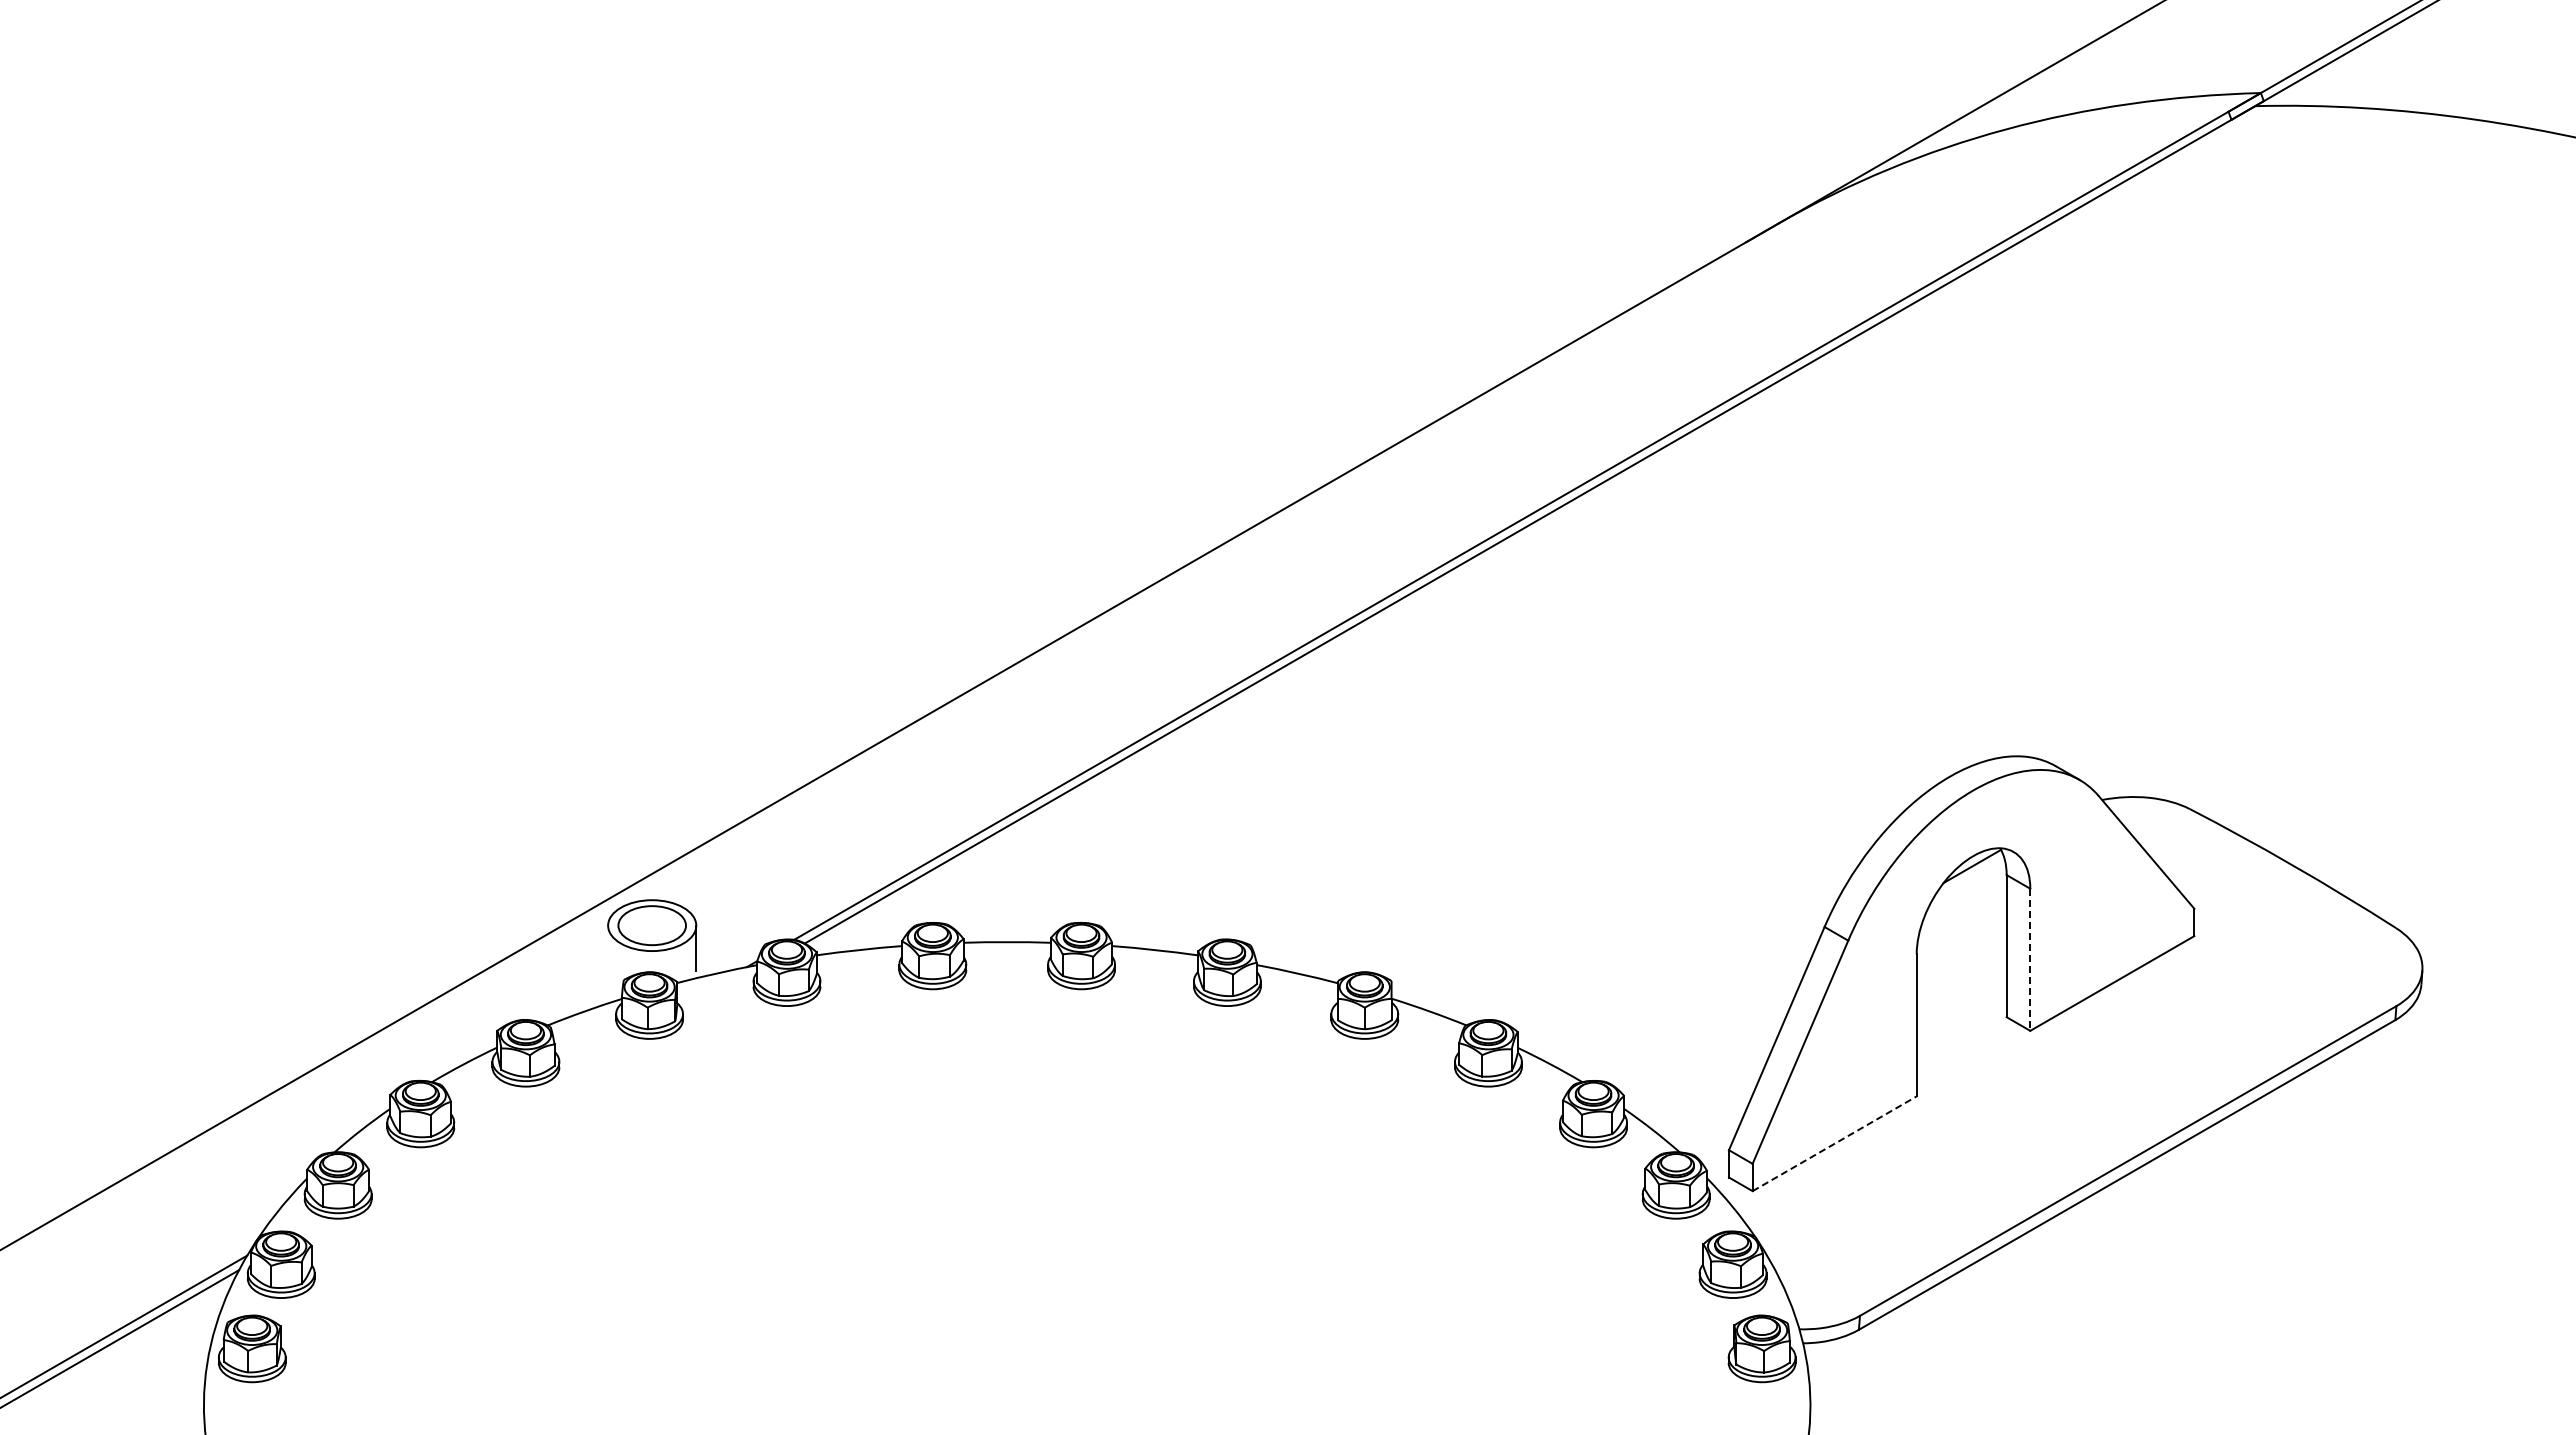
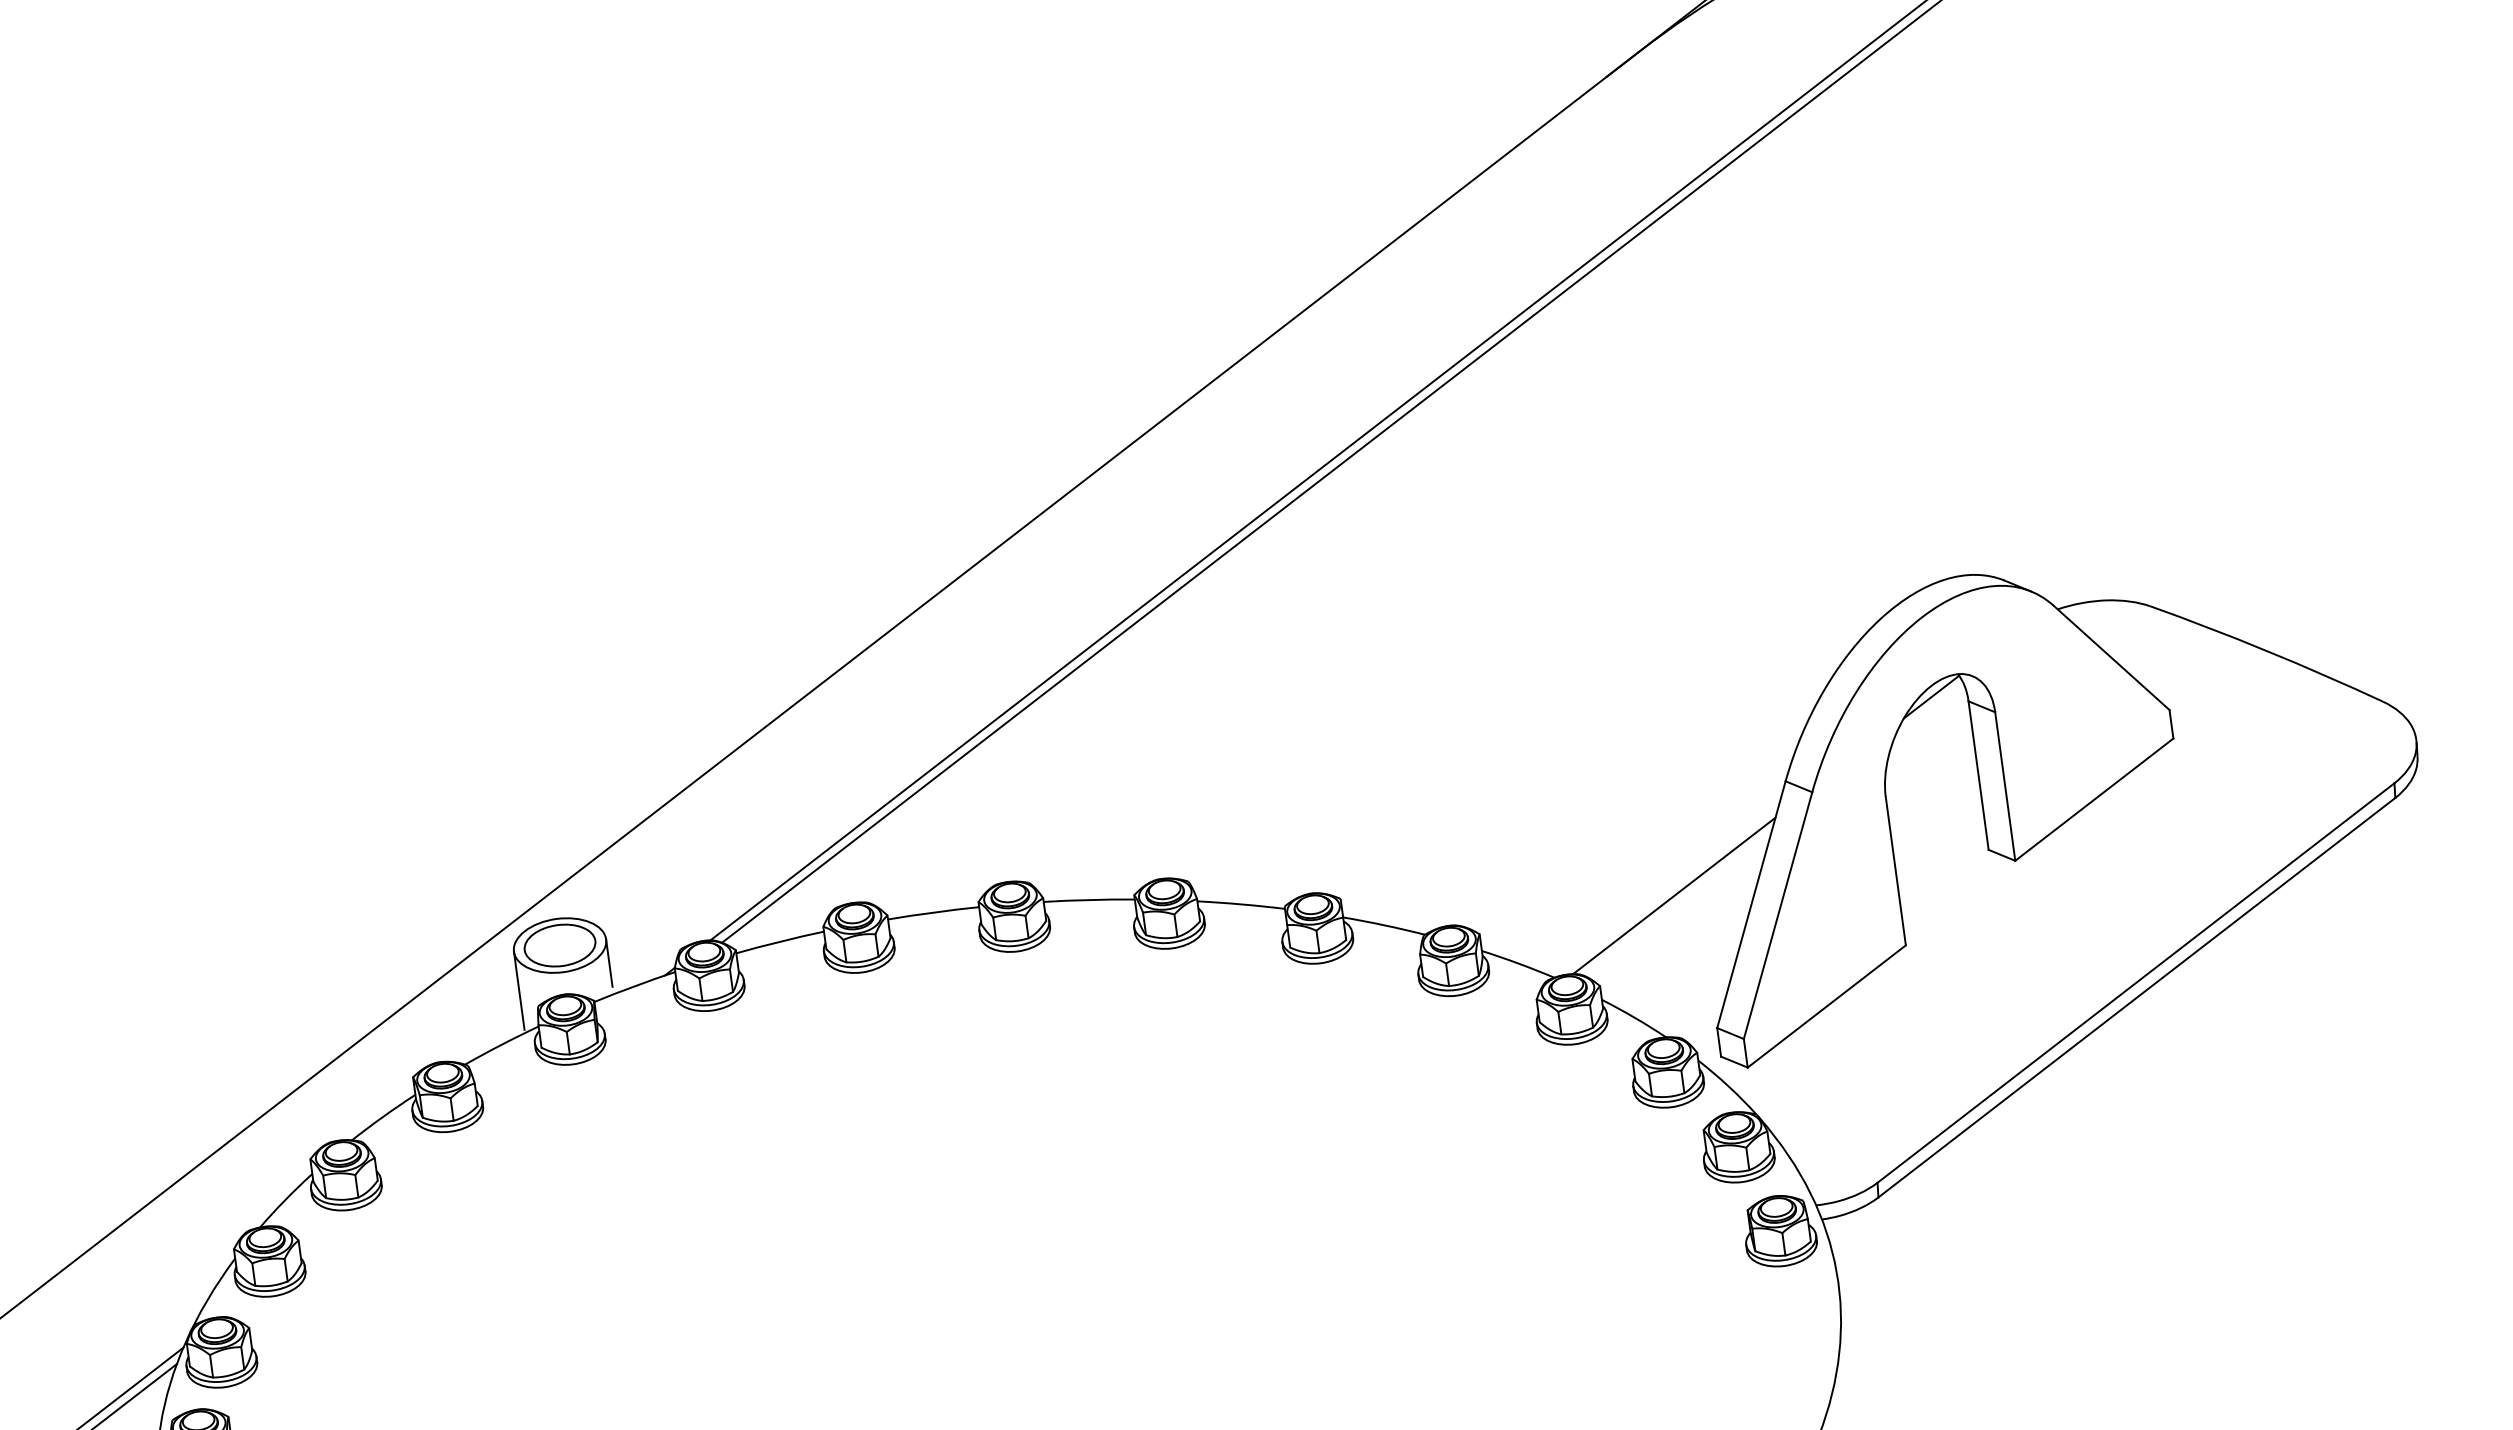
line: (2030, 960) -> (2005, 787), dashed -> solid
line: (608, 962) -> (519, 990), added
line: (1705, 1020) -> (1674, 895), added
line: (1834, 1143) -> (1826, 1006), dashed -> solid

